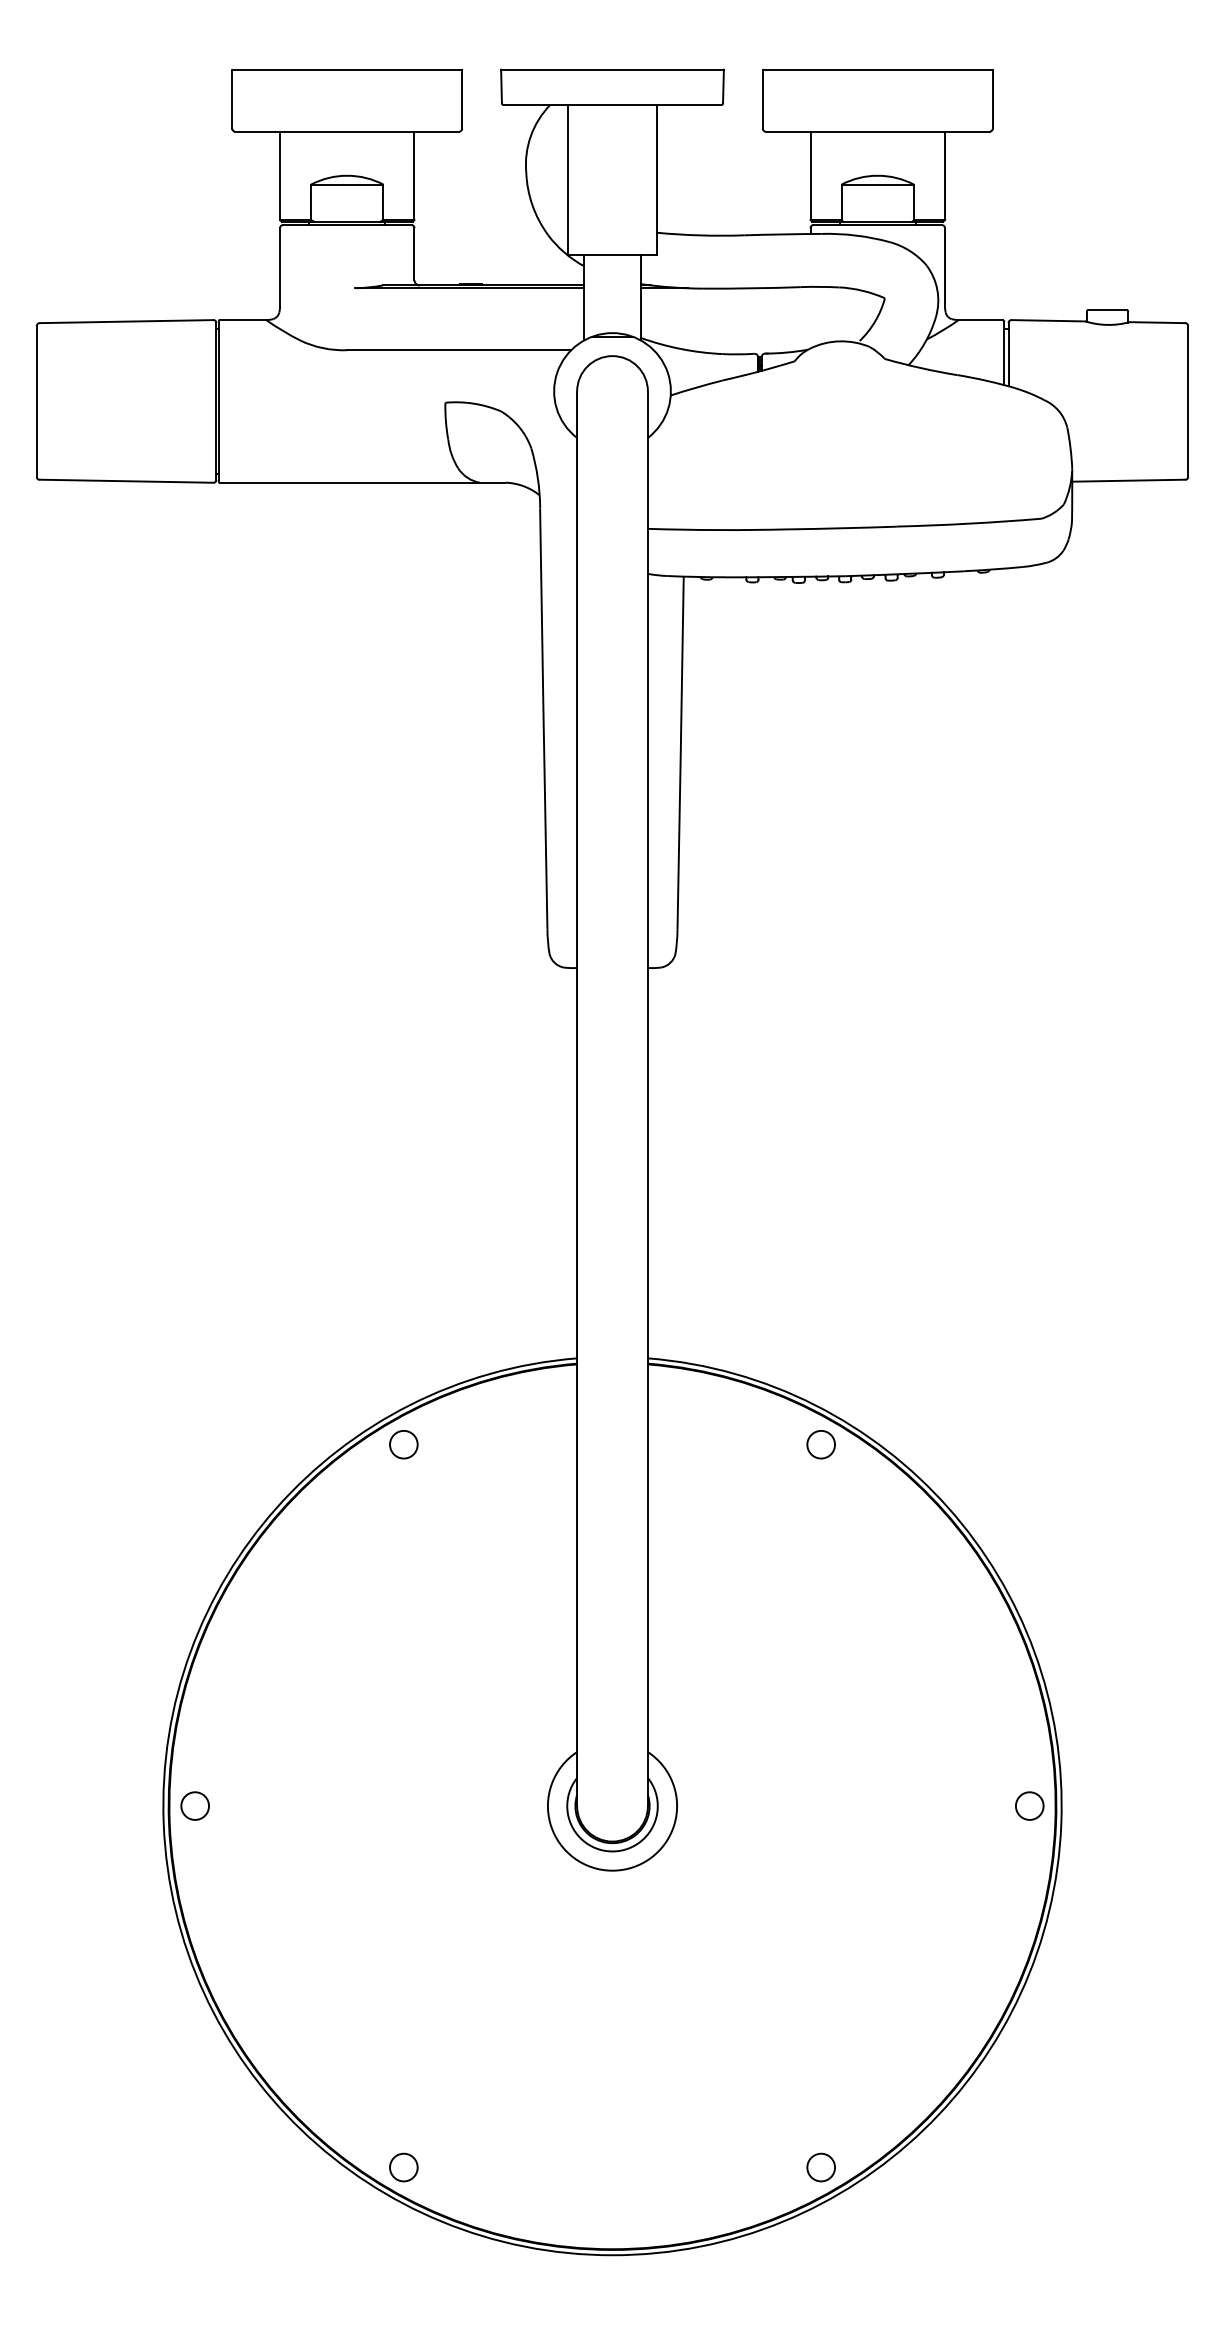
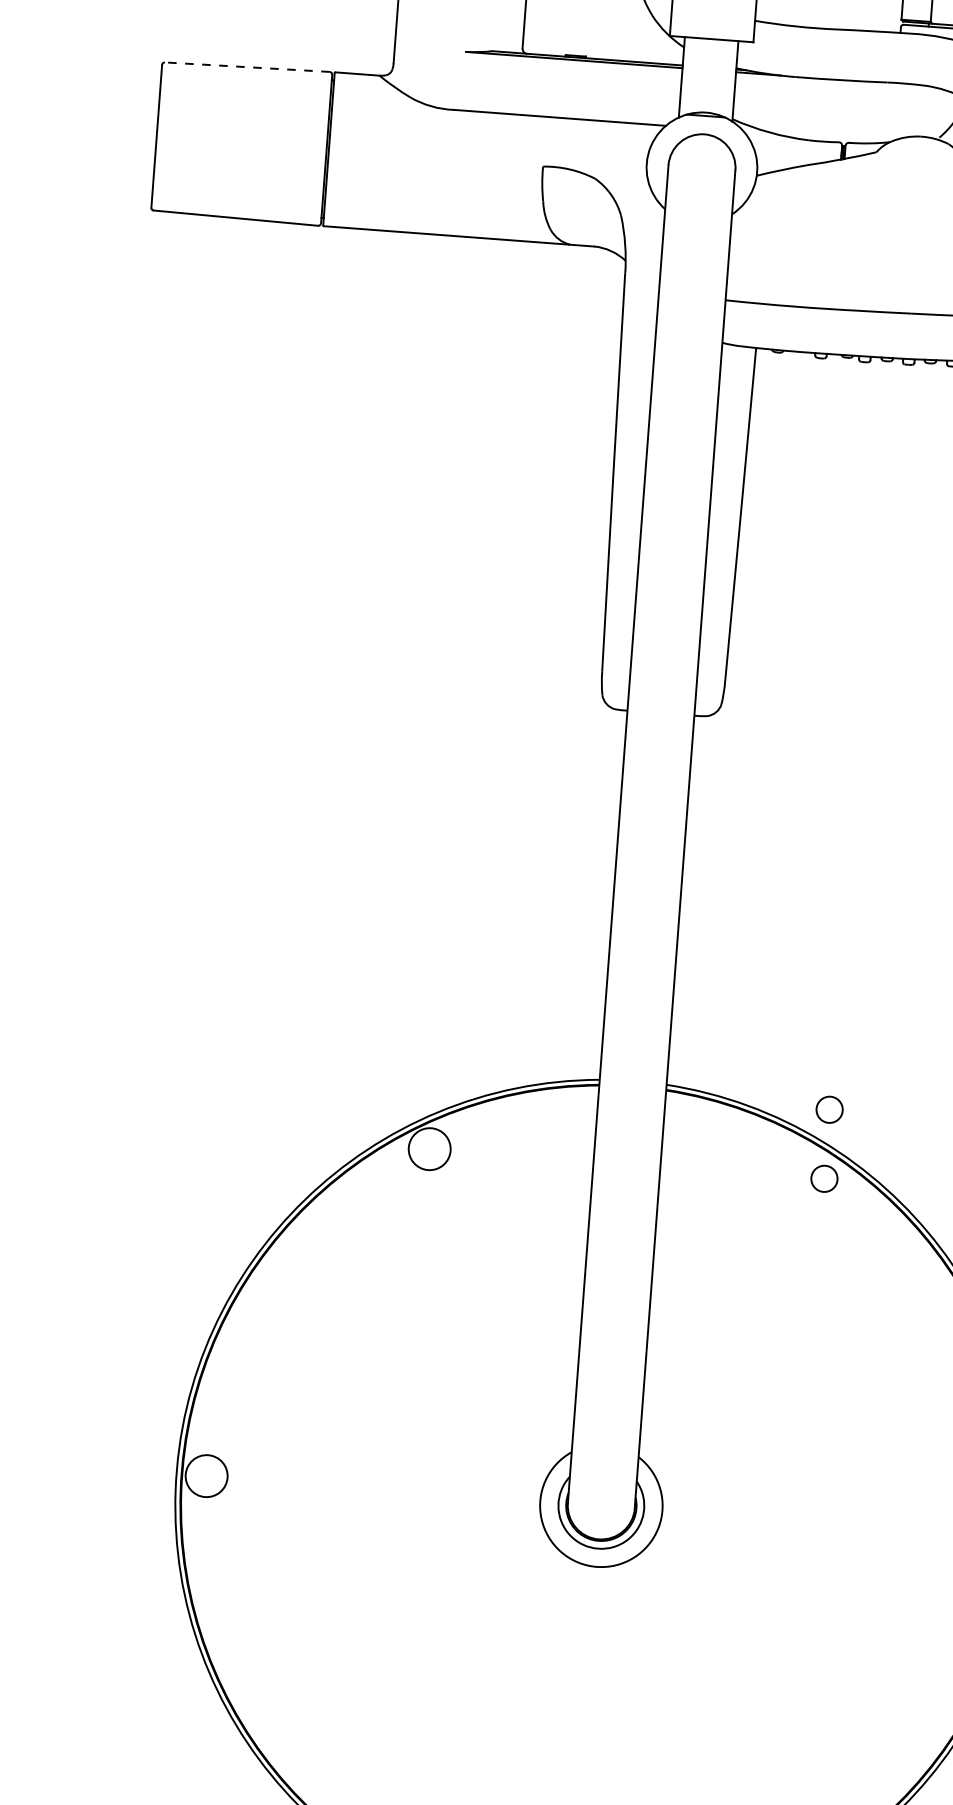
line: (126, 321) -> (247, 67), solid -> dashed
circle: (820, 1371) -> (828, 1109), added
circle: (403, 1444) -> (429, 1148), size x1.6
circle: (195, 1805) -> (206, 1475), size x1.6

